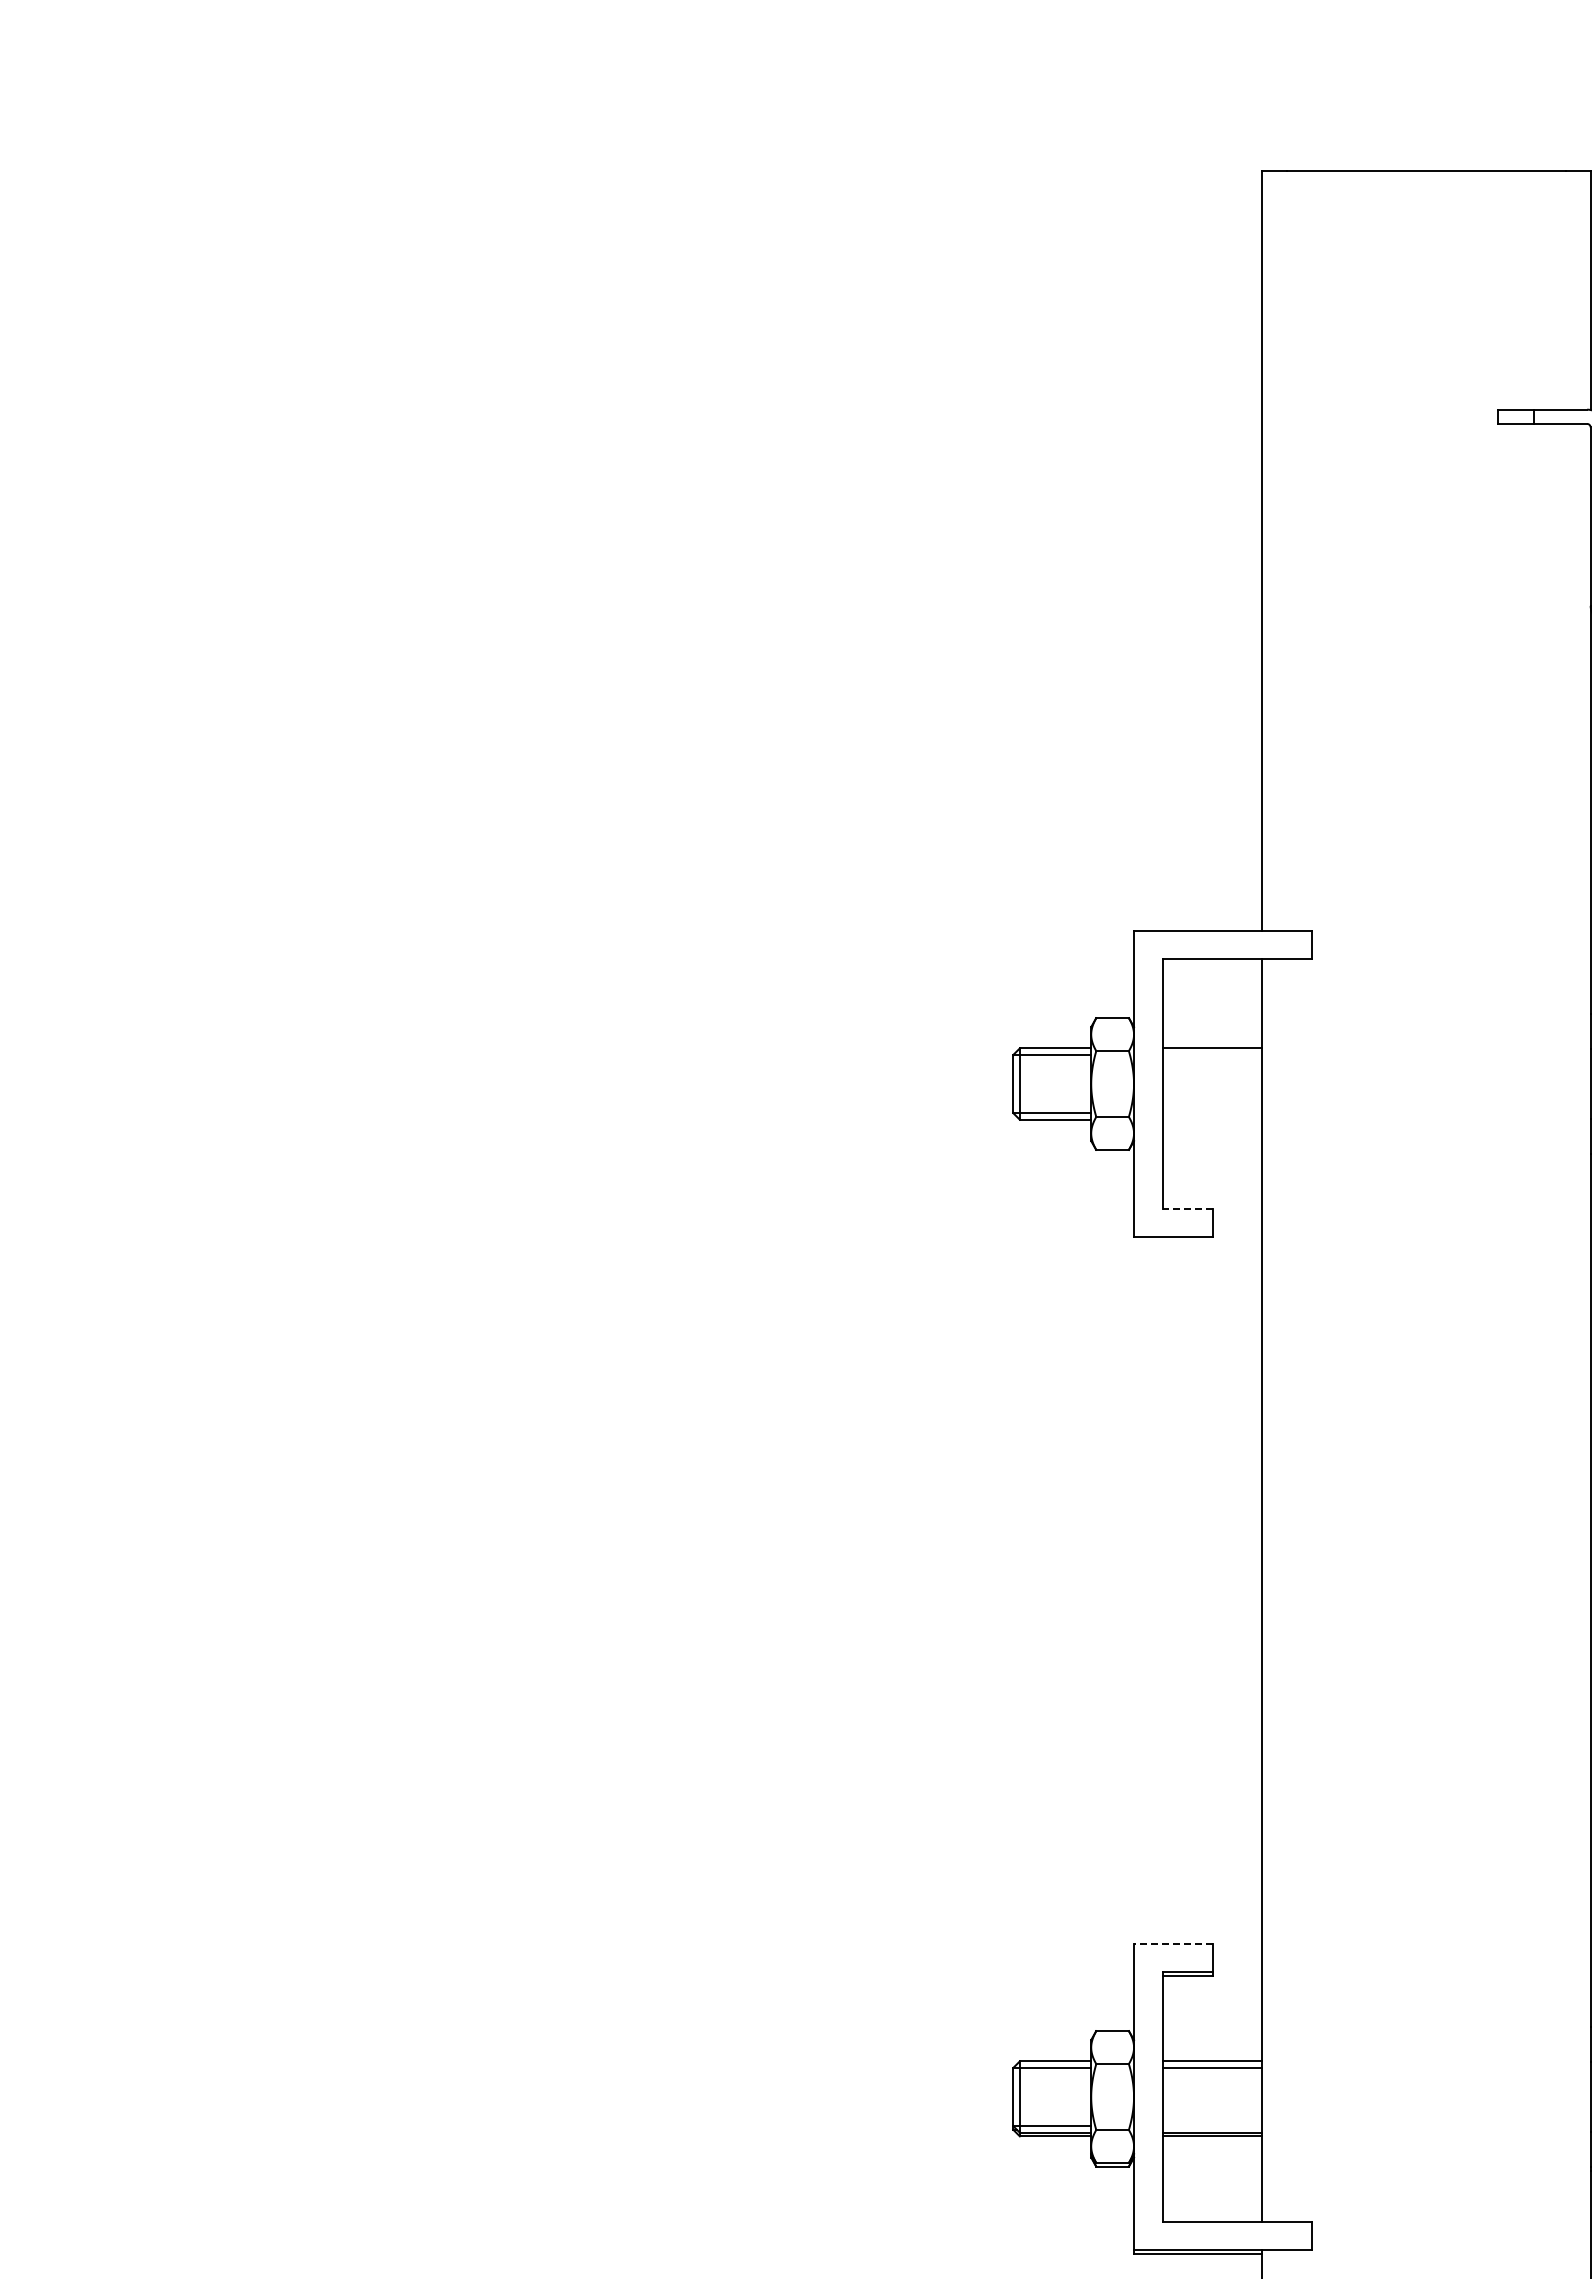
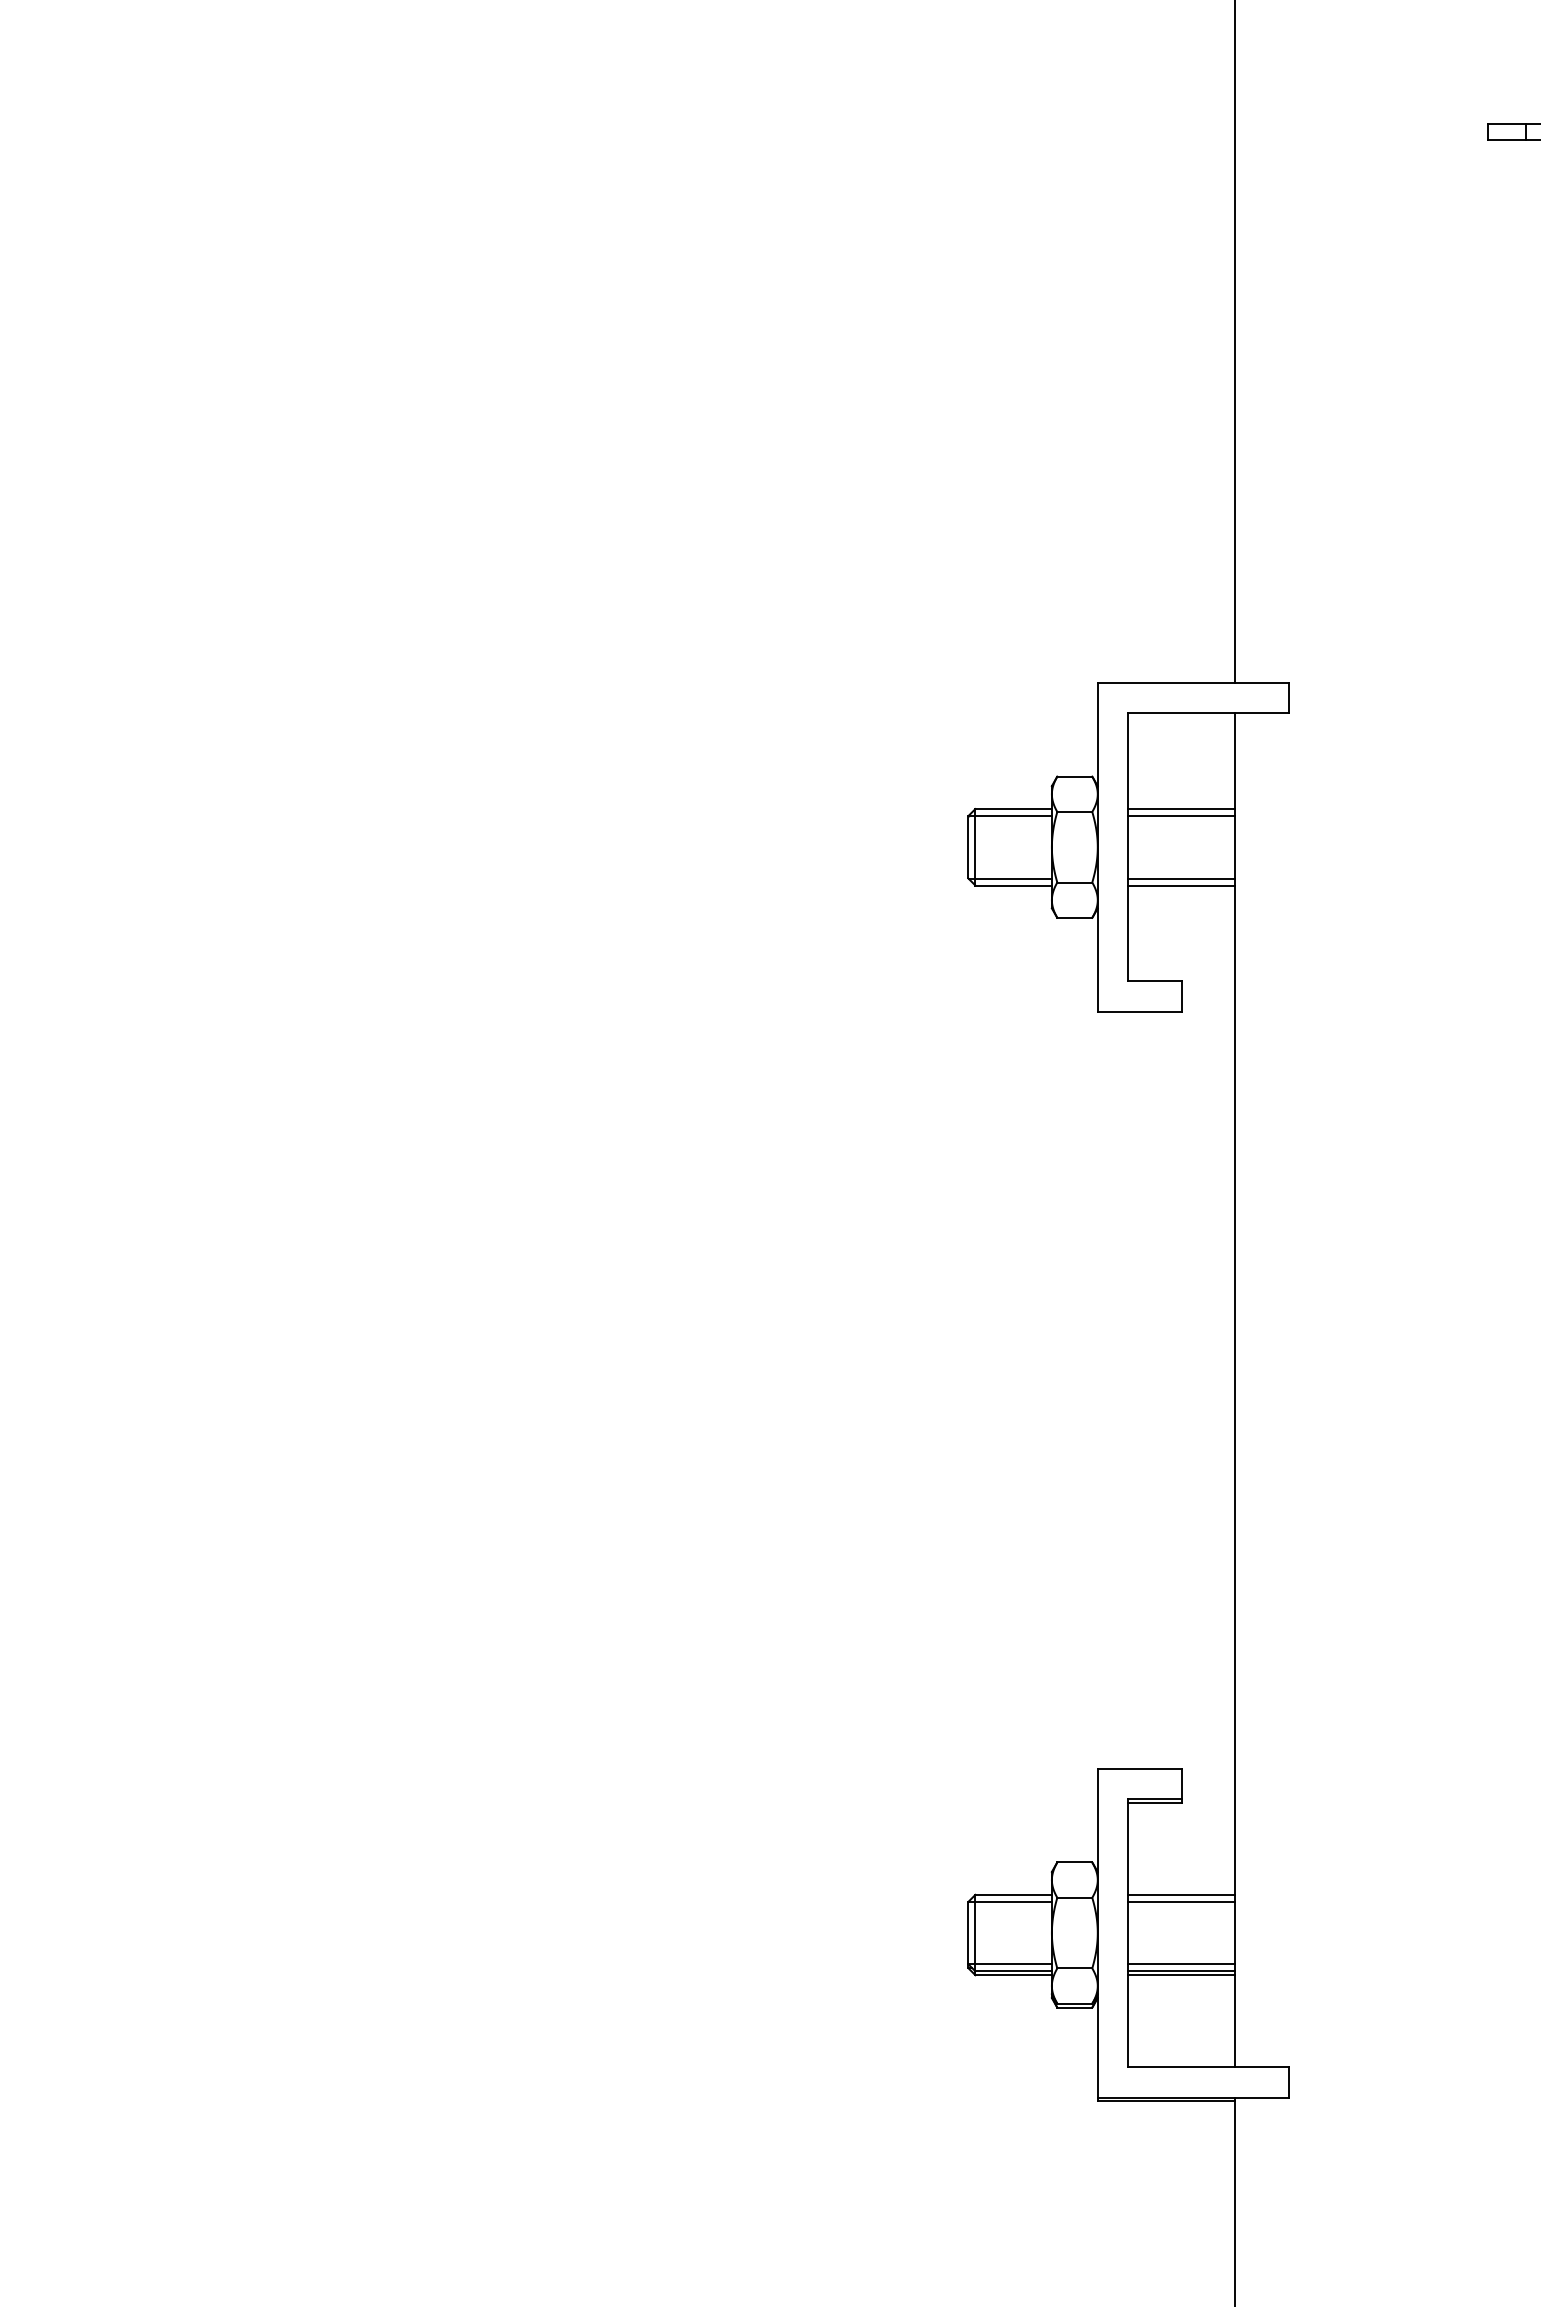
line: (1212, 1054) -> (1181, 815), added
line: (1212, 1113) -> (1181, 878), added
line: (1212, 1119) -> (1181, 885), added
line: (1187, 1208) -> (1155, 980), dashed -> solid
line: (1172, 1943) -> (1139, 1768), dashed -> solid
line: (1212, 2126) -> (1181, 1964), added

